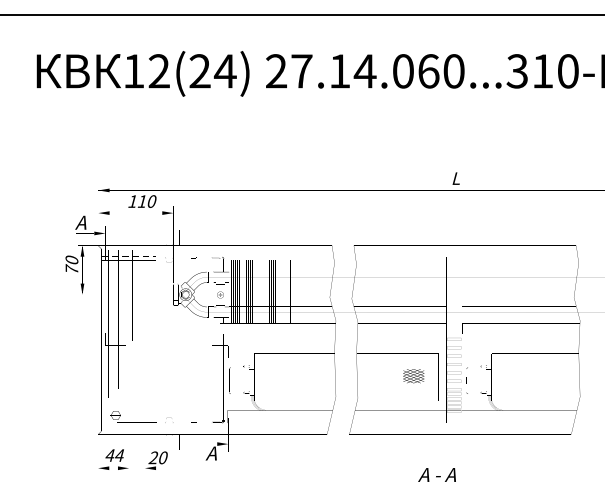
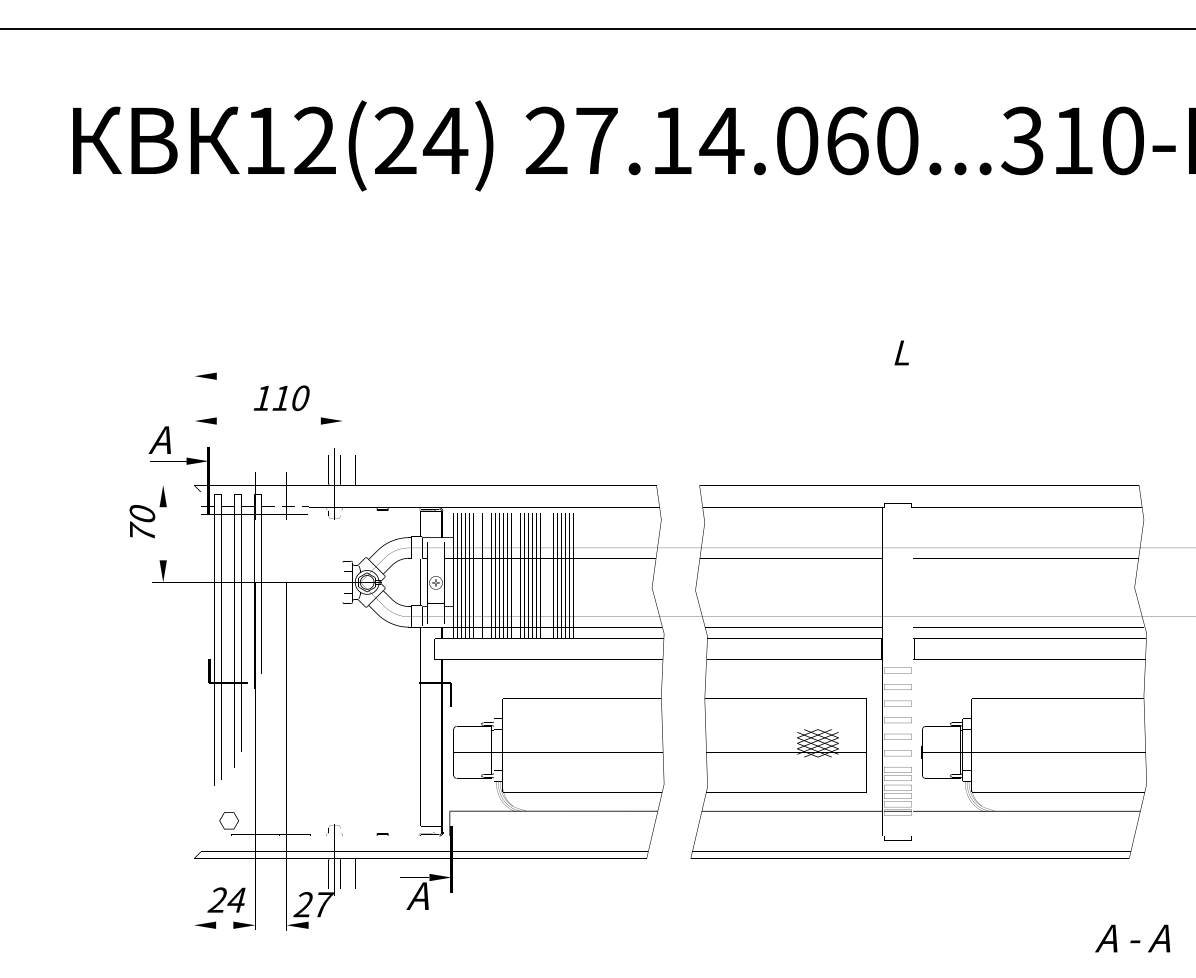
text: (109, 455) -> (216, 900), 44 -> 24
text: (163, 457) -> (323, 904), 20 -> 27
text: (436, 474) -> (1131, 937), moved

